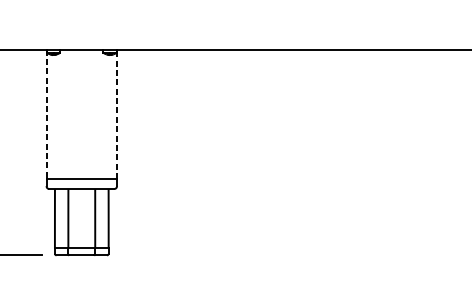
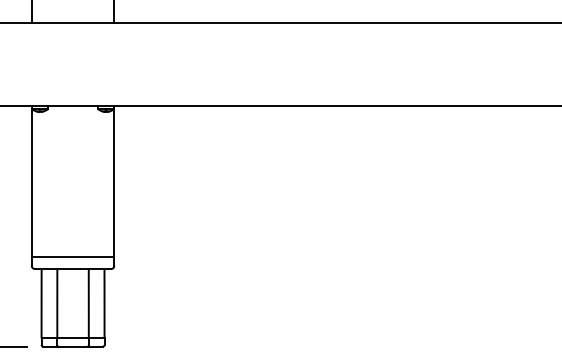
line: (46, 114) -> (31, 181), dashed -> solid
line: (117, 114) -> (114, 181), dashed -> solid

